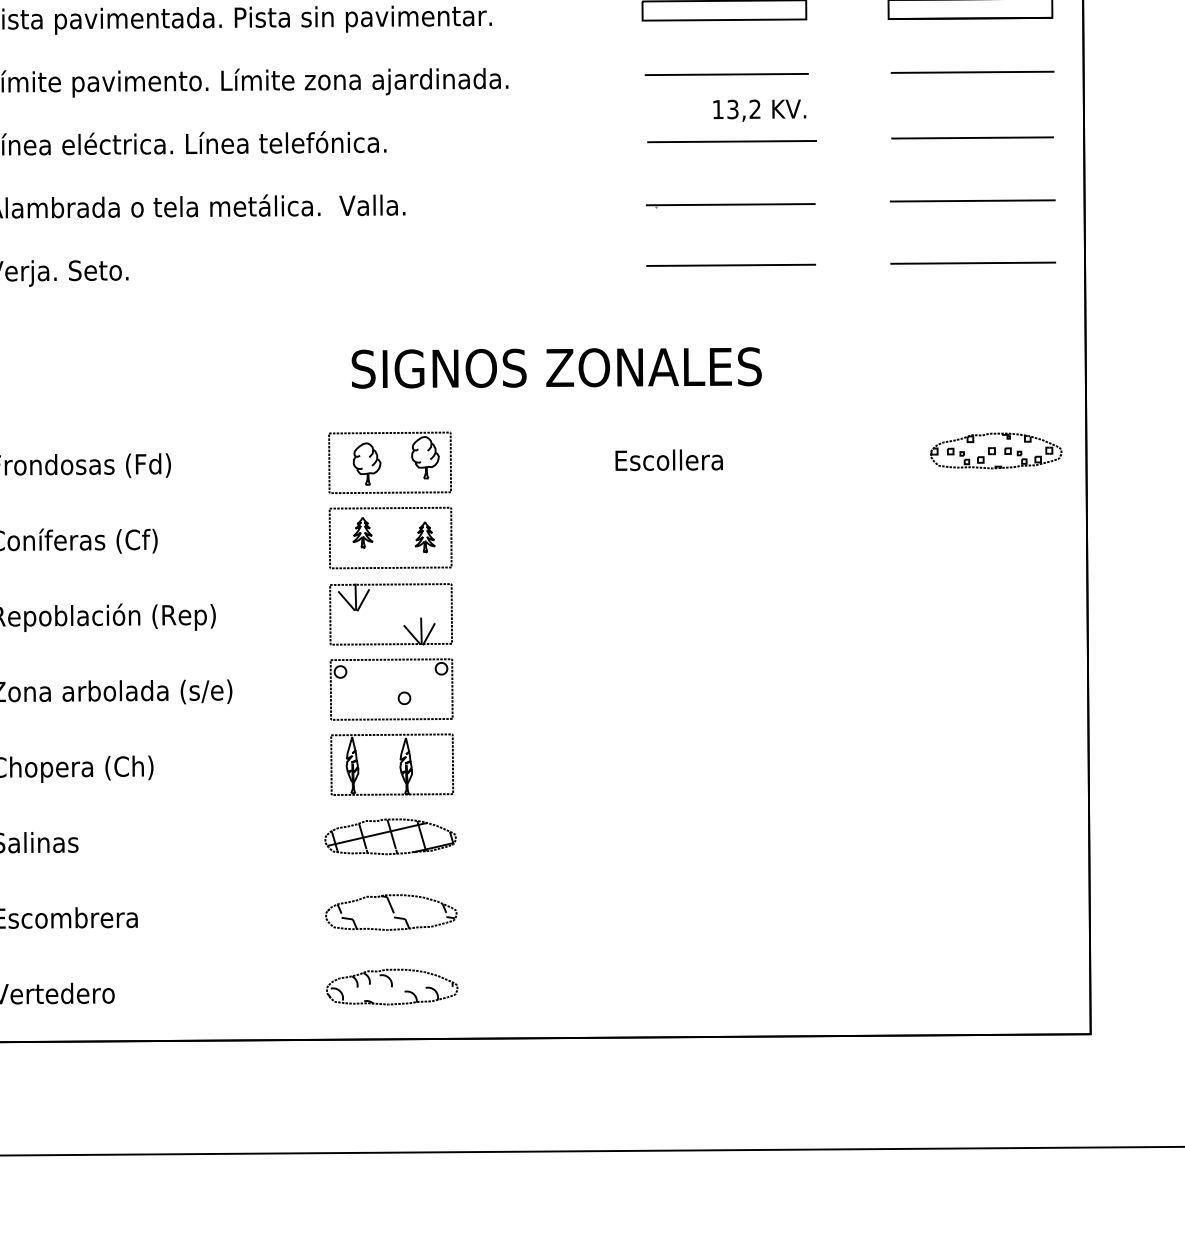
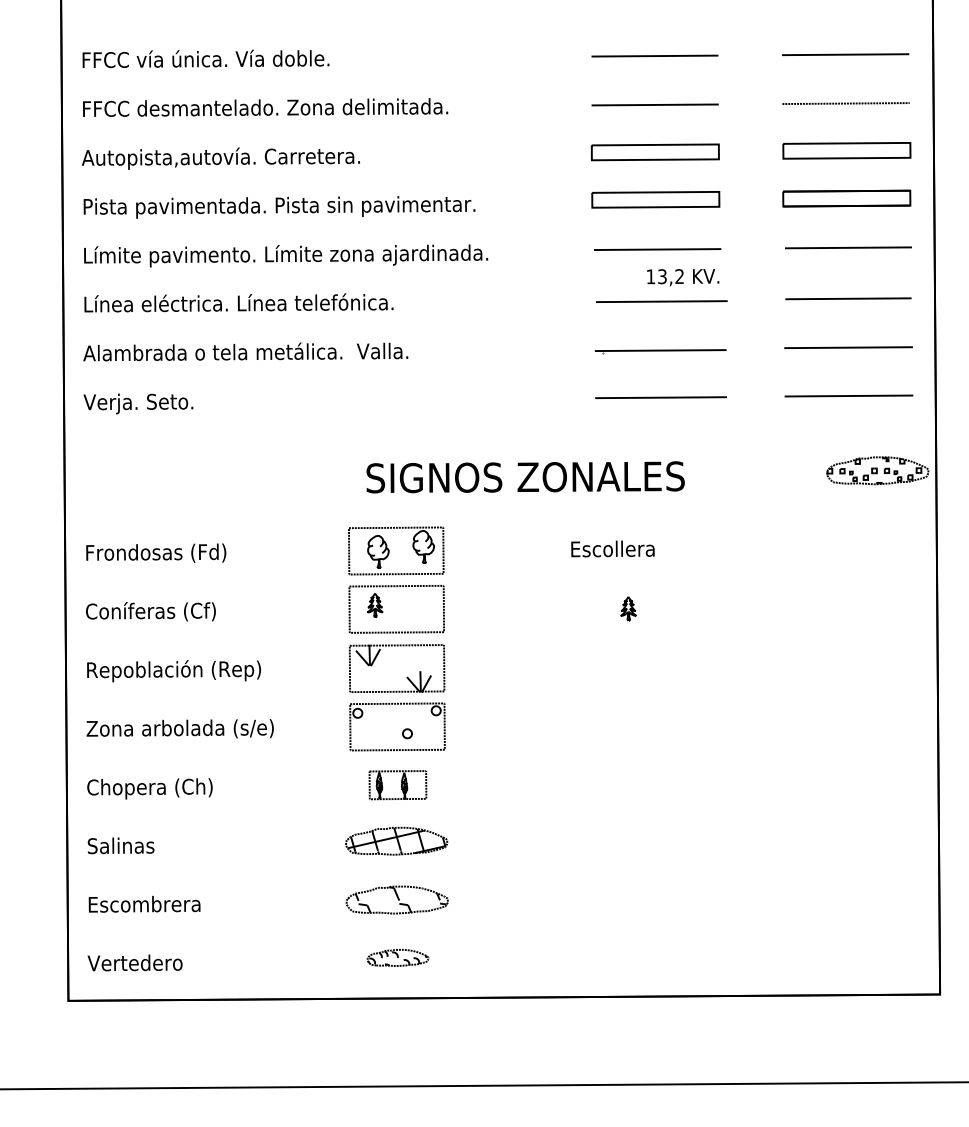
part: (995, 450) -> (877, 470), moved
part: (425, 536) -> (628, 608), moved
part: (391, 763) -> (397, 784), size x0.6
part: (391, 986) -> (397, 957), size x0.6

